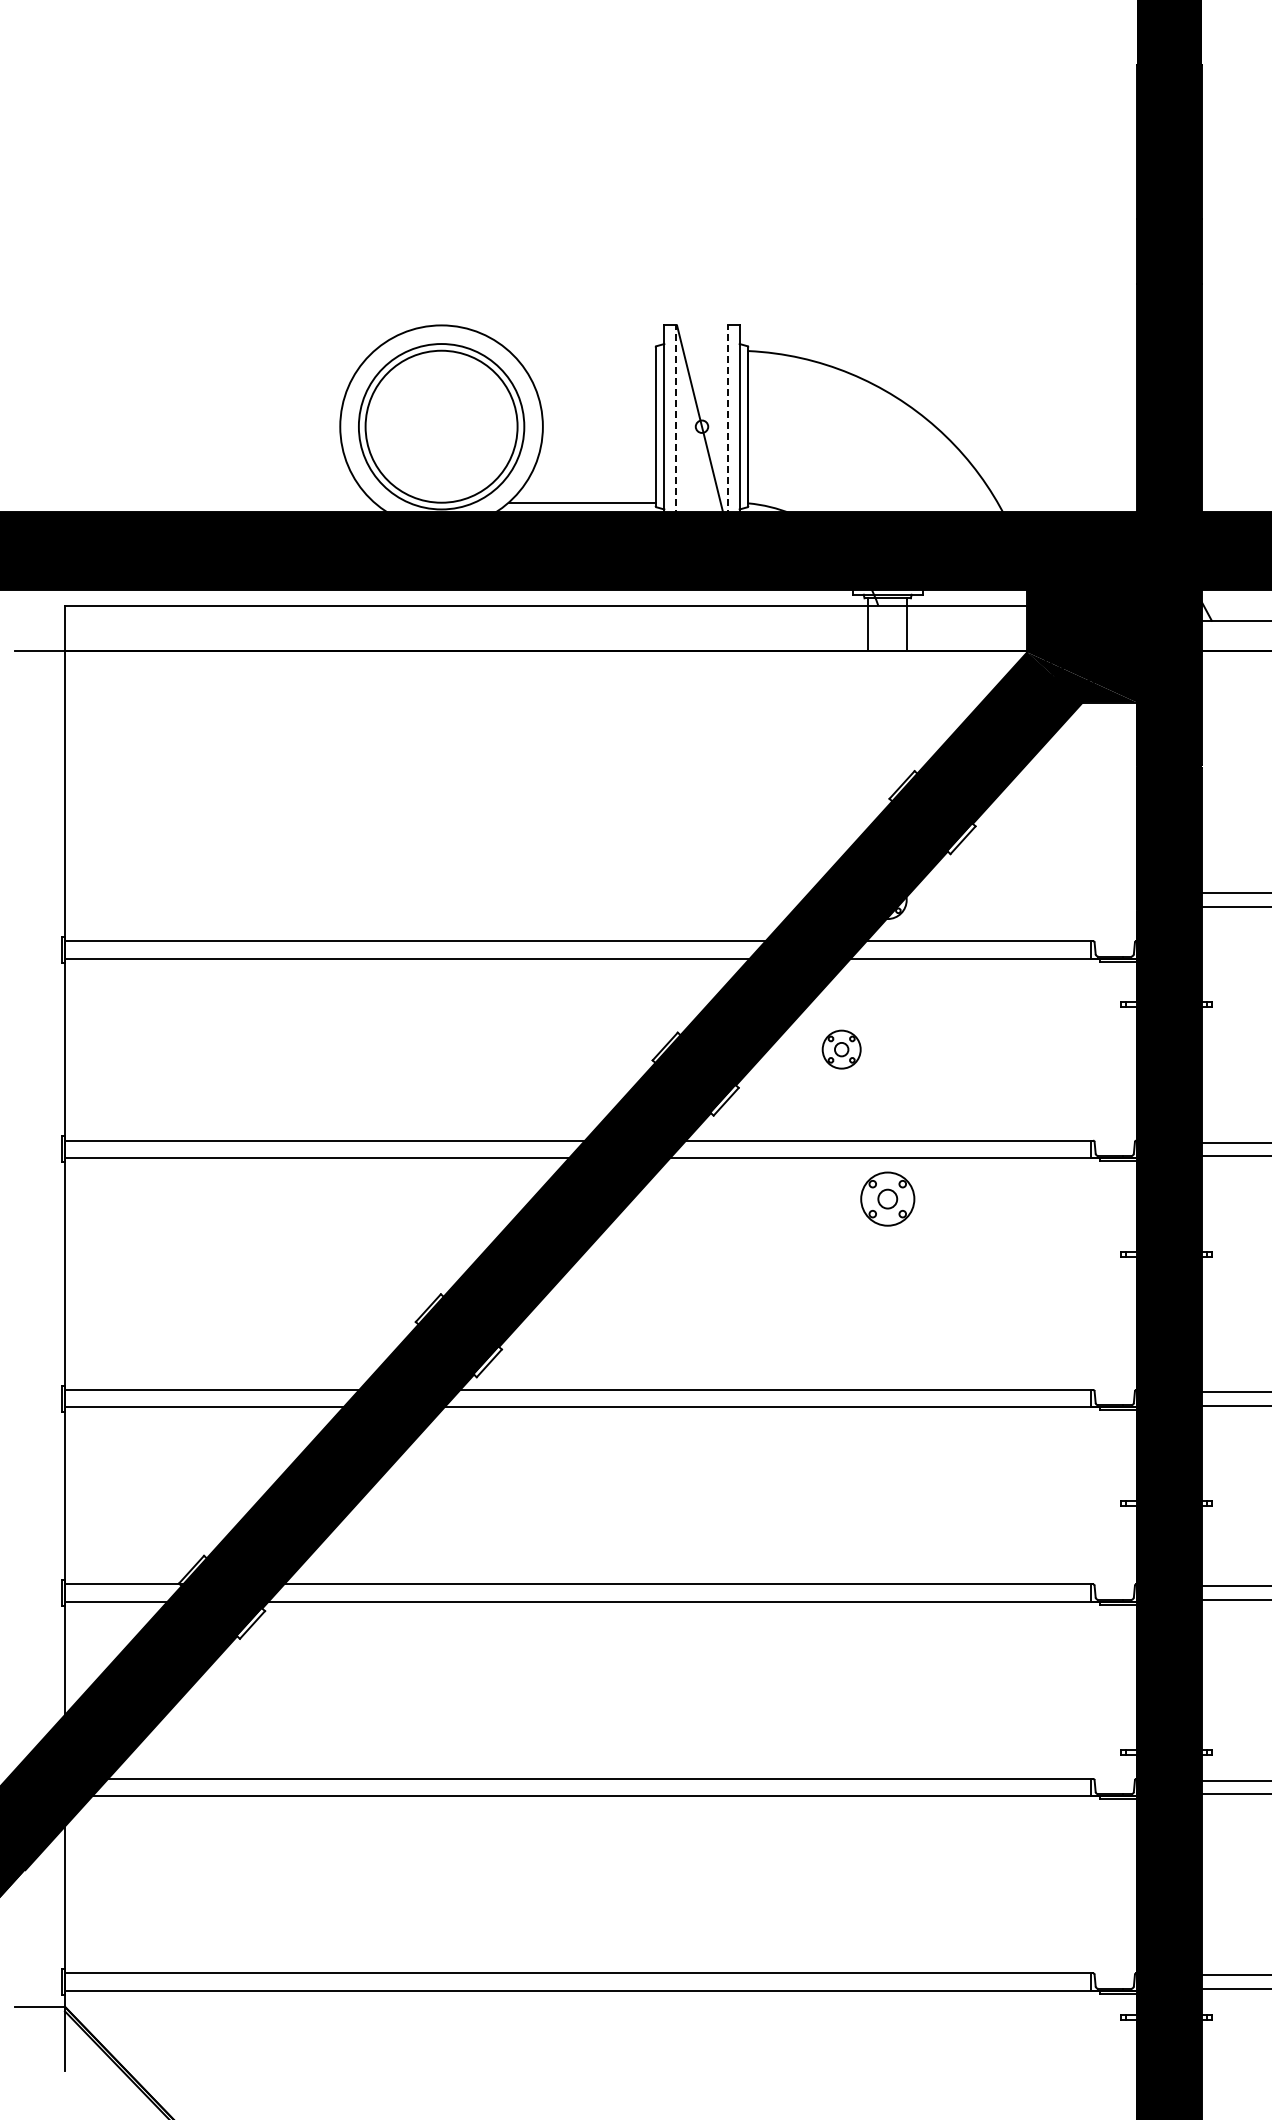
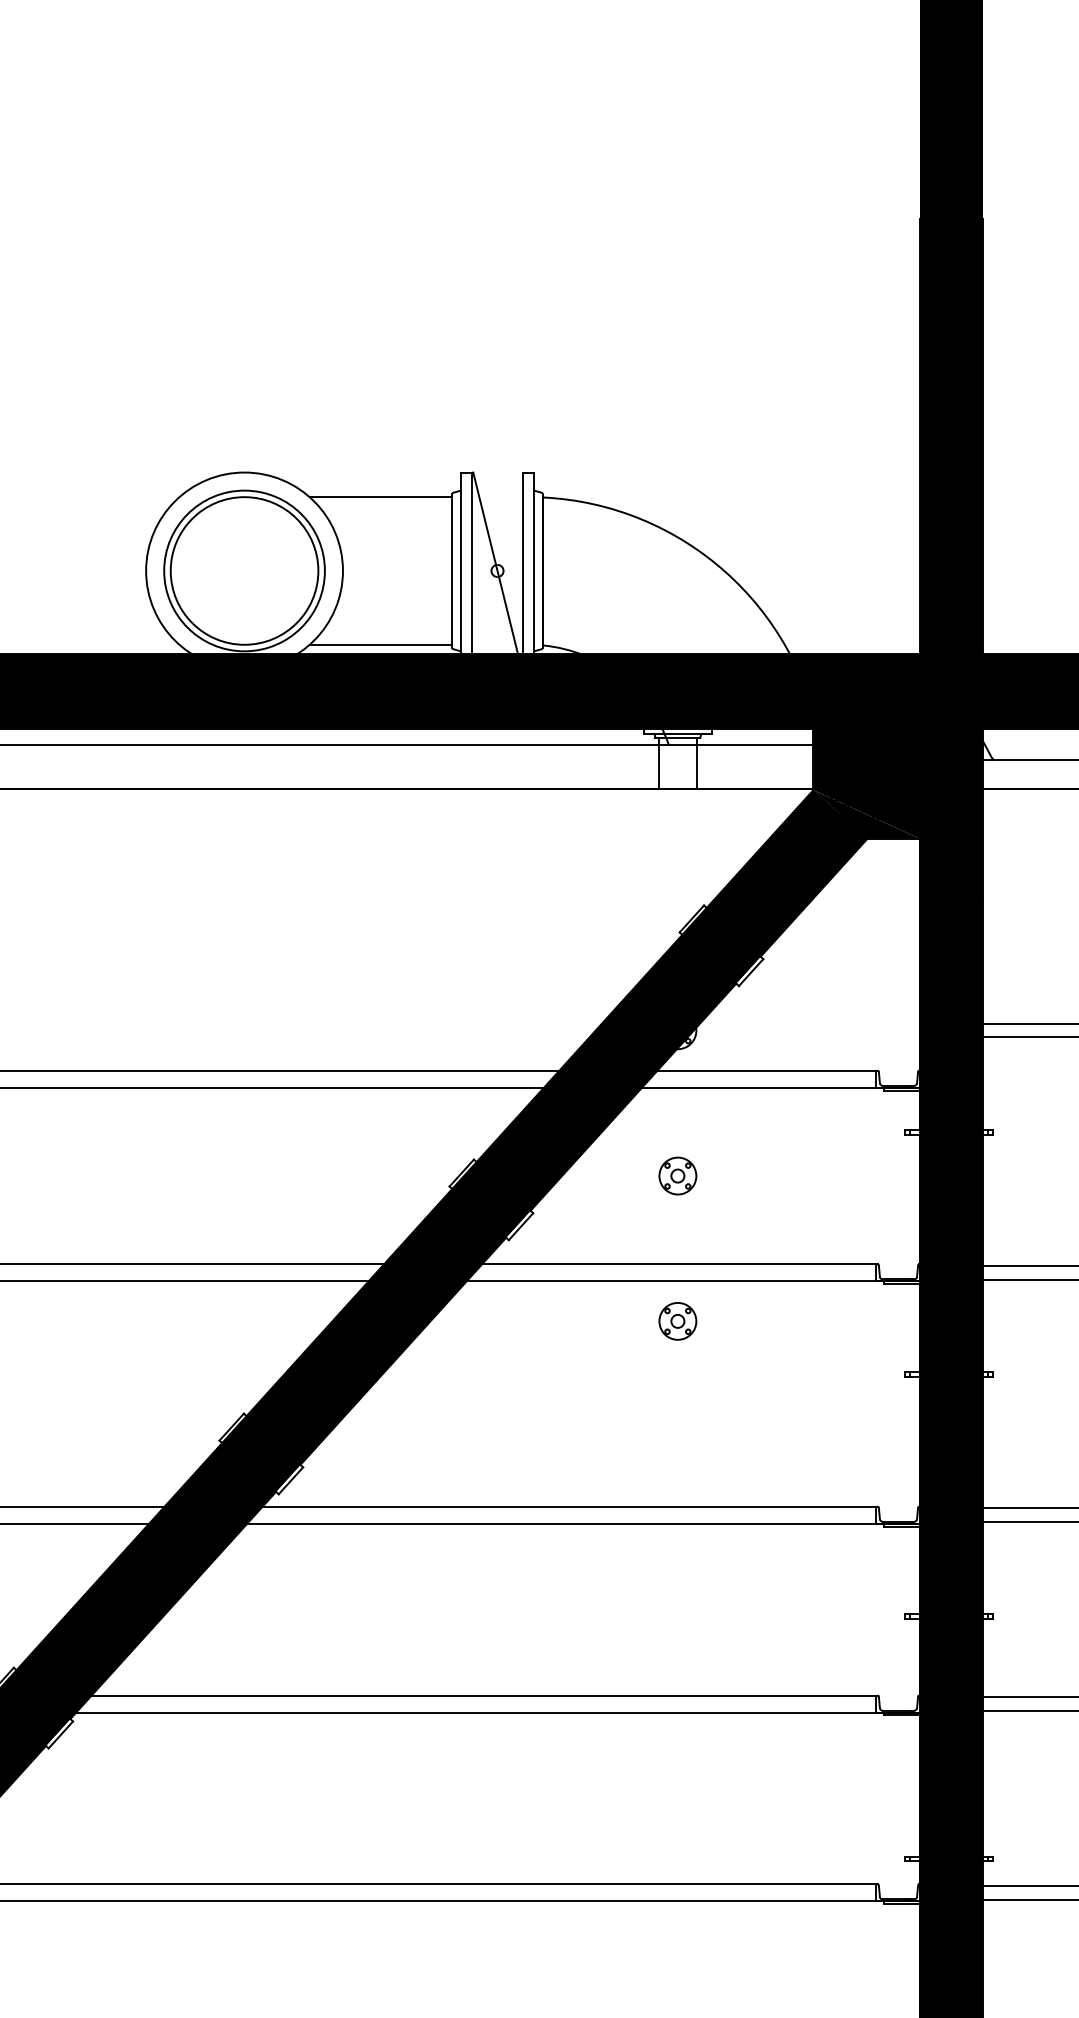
line: (581, 350) -> (380, 496), added
line: (675, 426) -> (471, 570), dashed -> solid
line: (728, 426) -> (523, 570), dashed -> solid
part: (841, 1049) -> (677, 1175), moved
part: (887, 1199) -> (677, 1321), size x0.71

